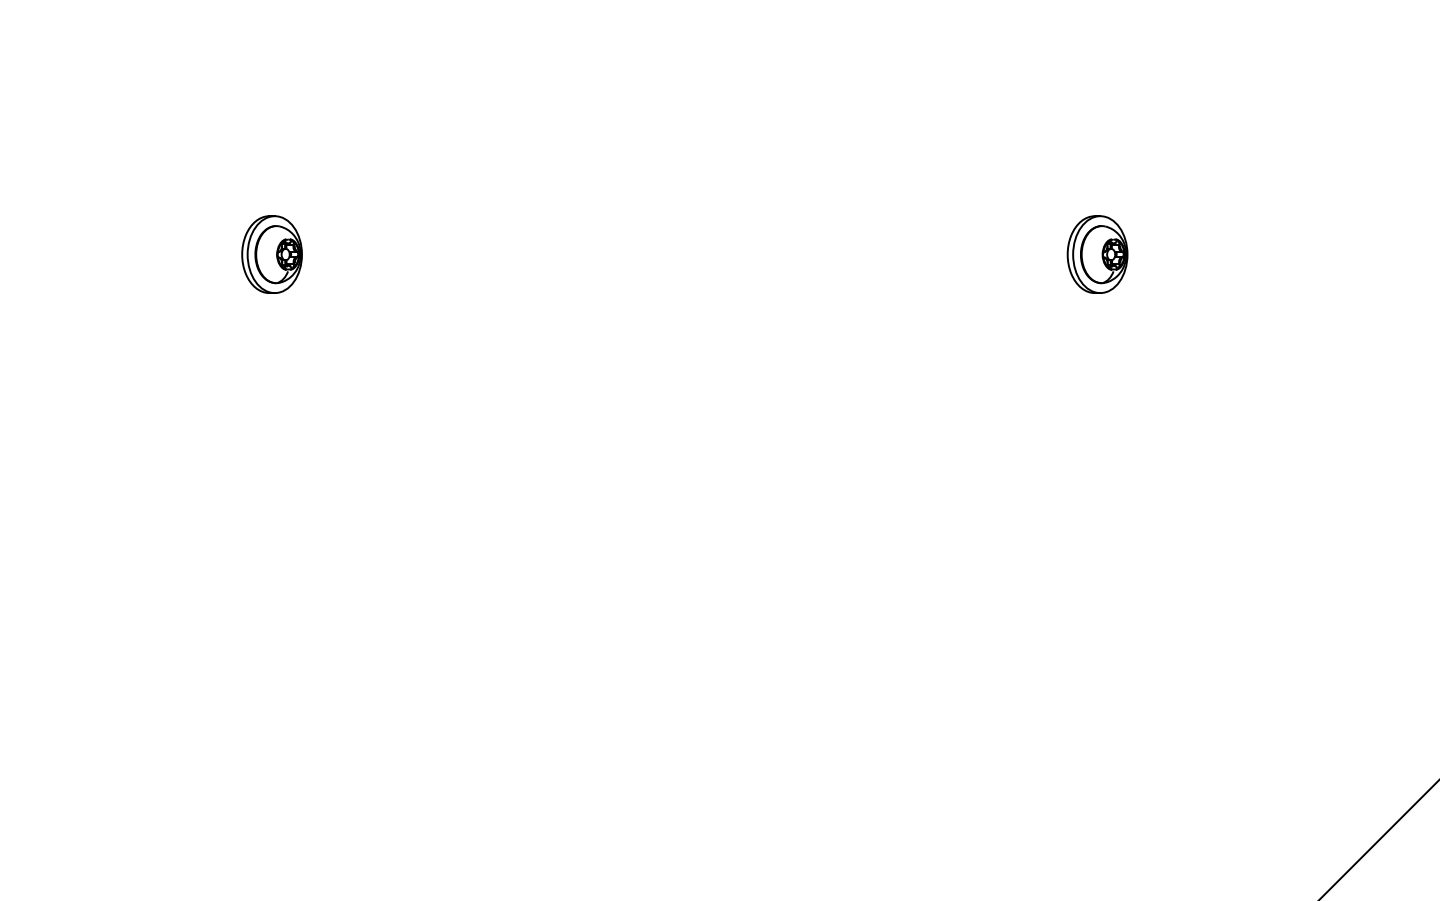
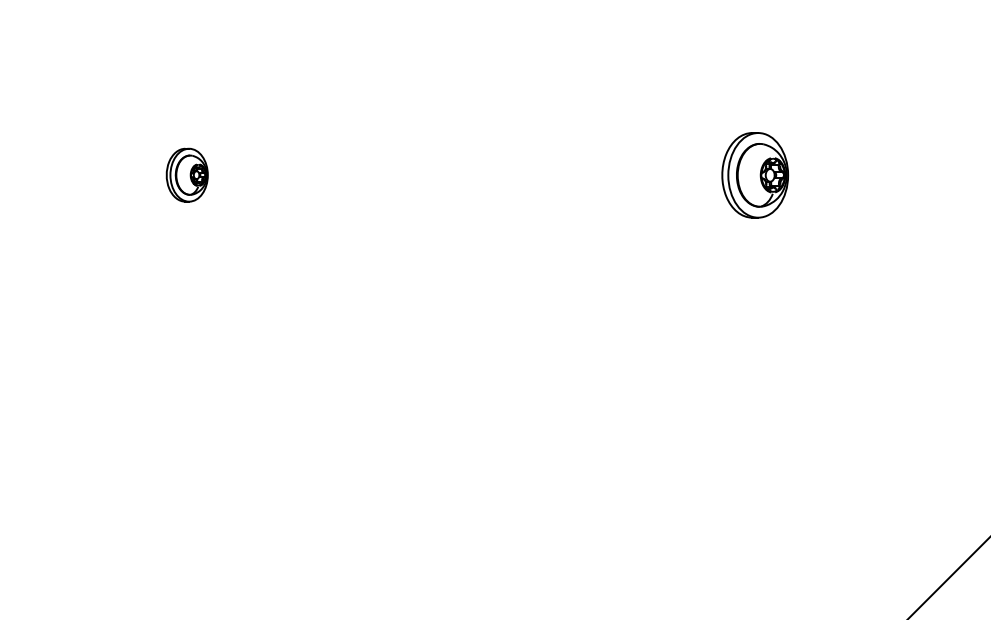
part: (1097, 253) -> (755, 174), size x1.6

